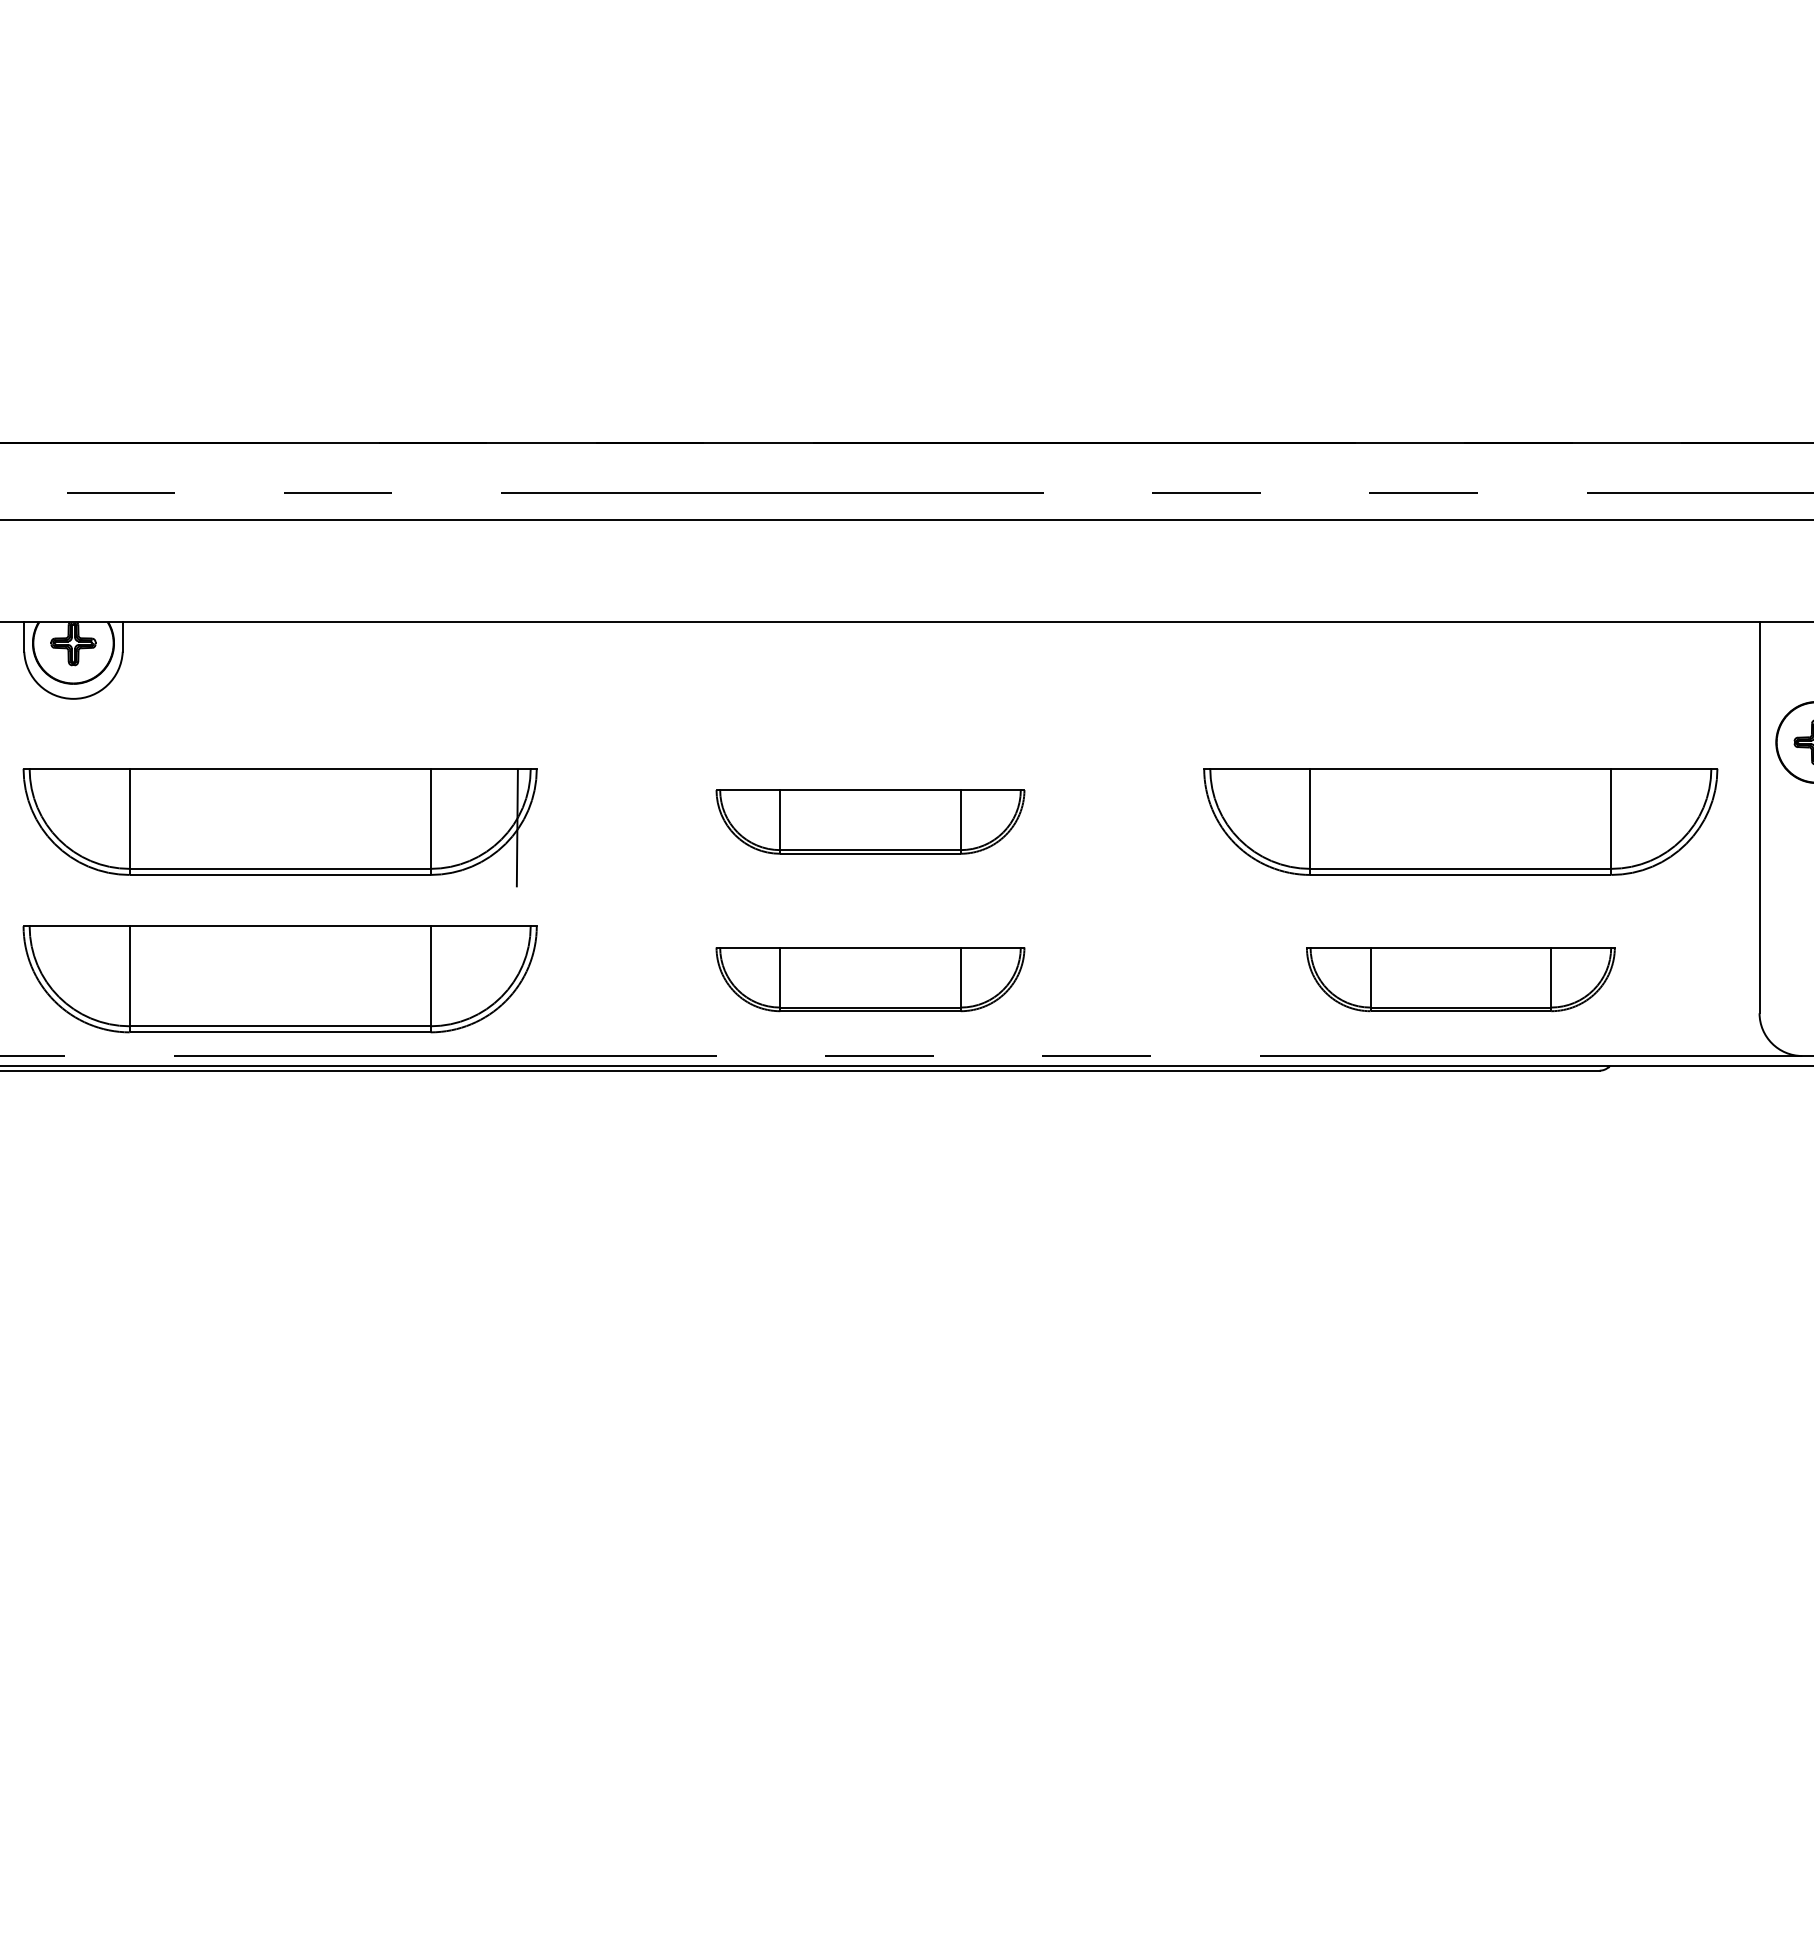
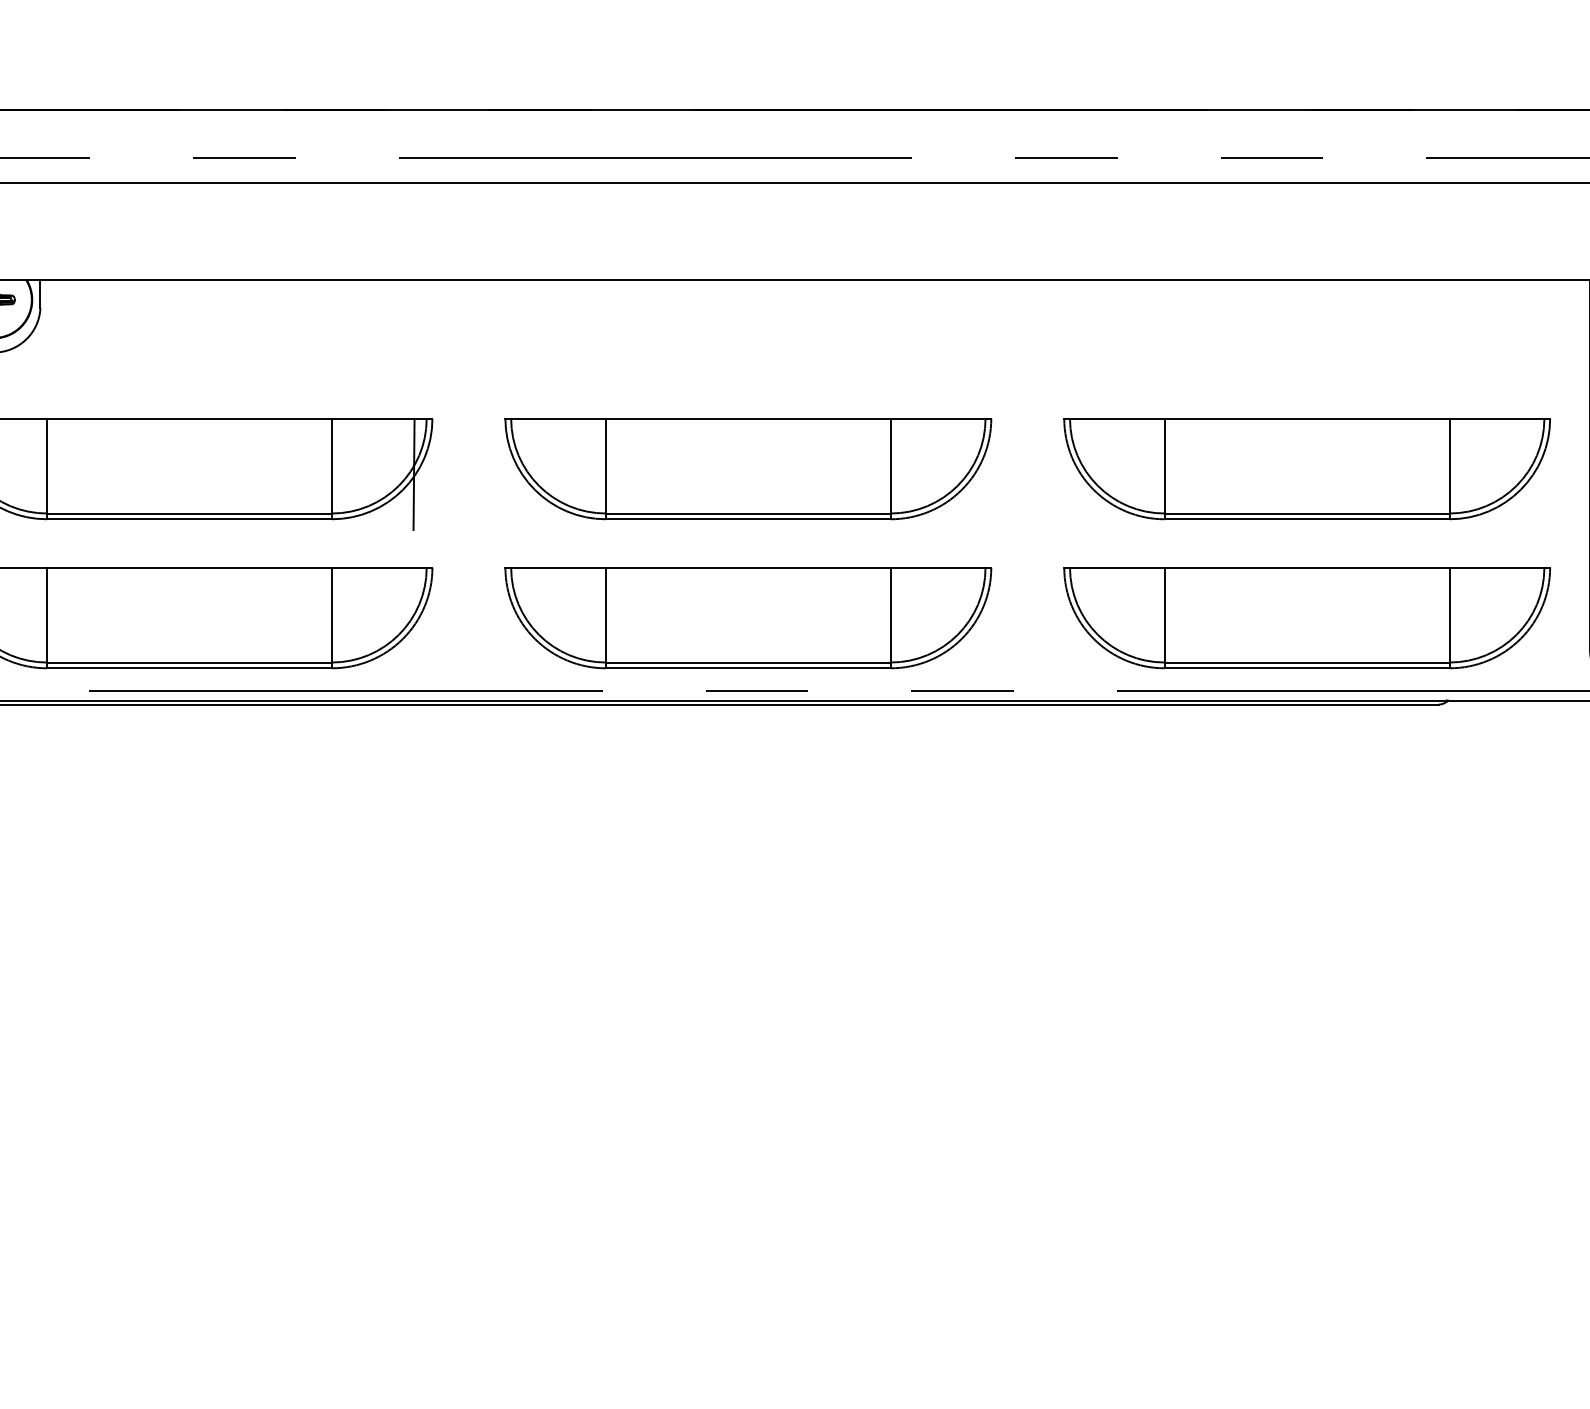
part: (870, 821) -> (748, 468), size x1.67
part: (870, 979) -> (748, 618), size x1.67
part: (1460, 979) -> (1306, 618), size x1.67

